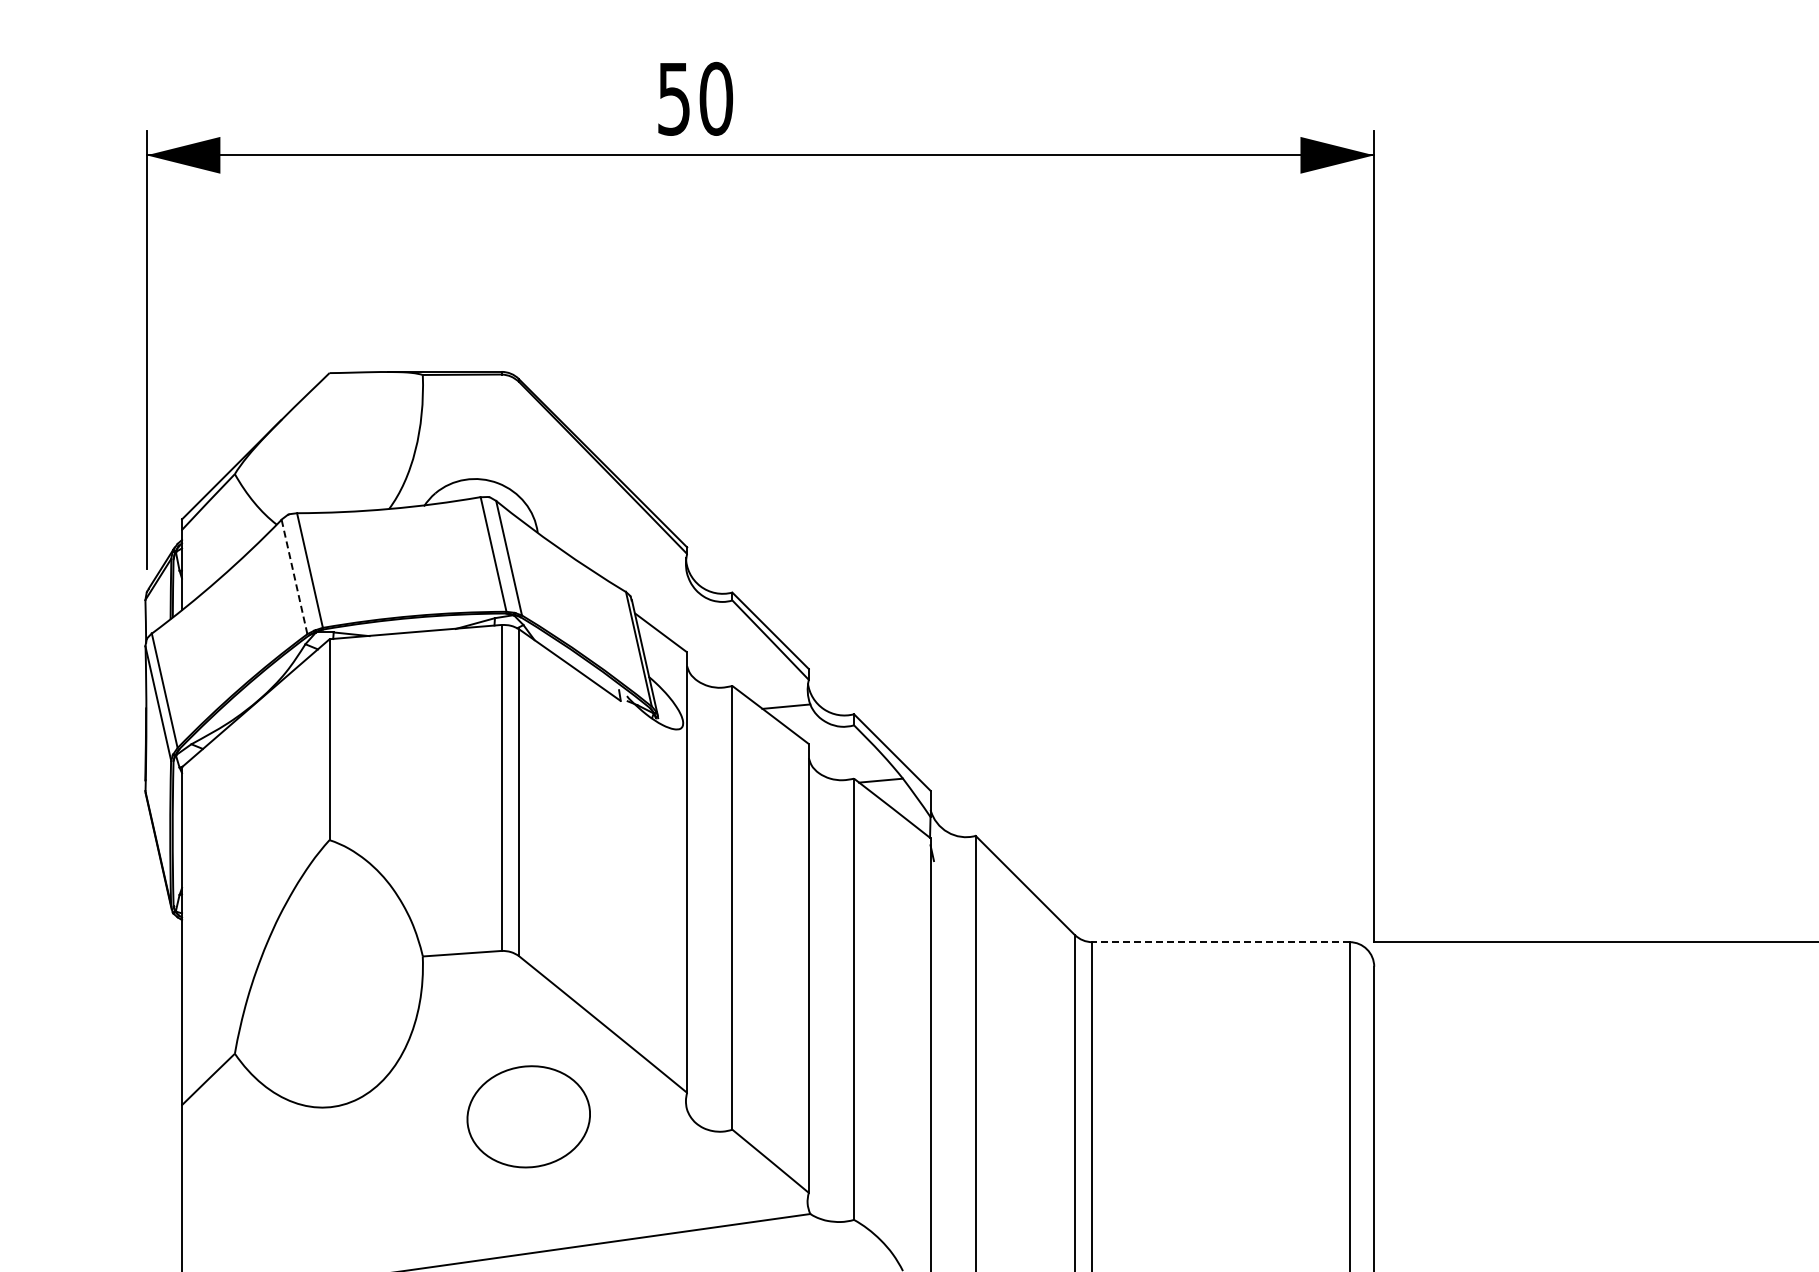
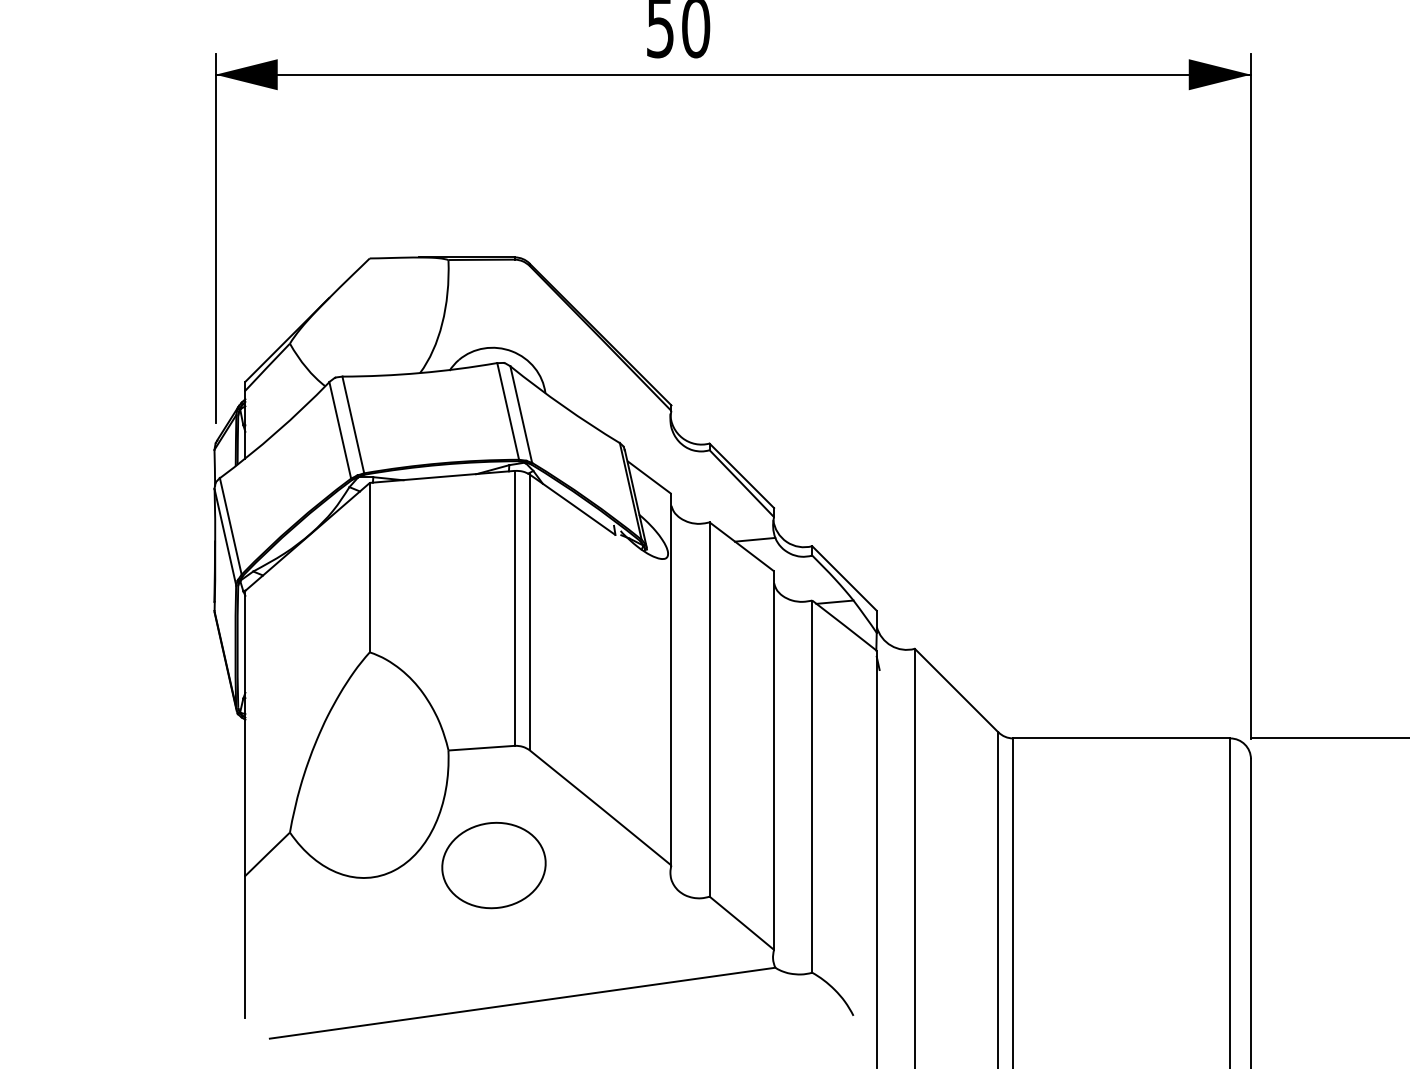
line: (294, 576) -> (340, 429), dashed -> solid
line: (1220, 942) -> (1121, 738), dashed -> solid
part: (528, 1116) -> (493, 865), moved

